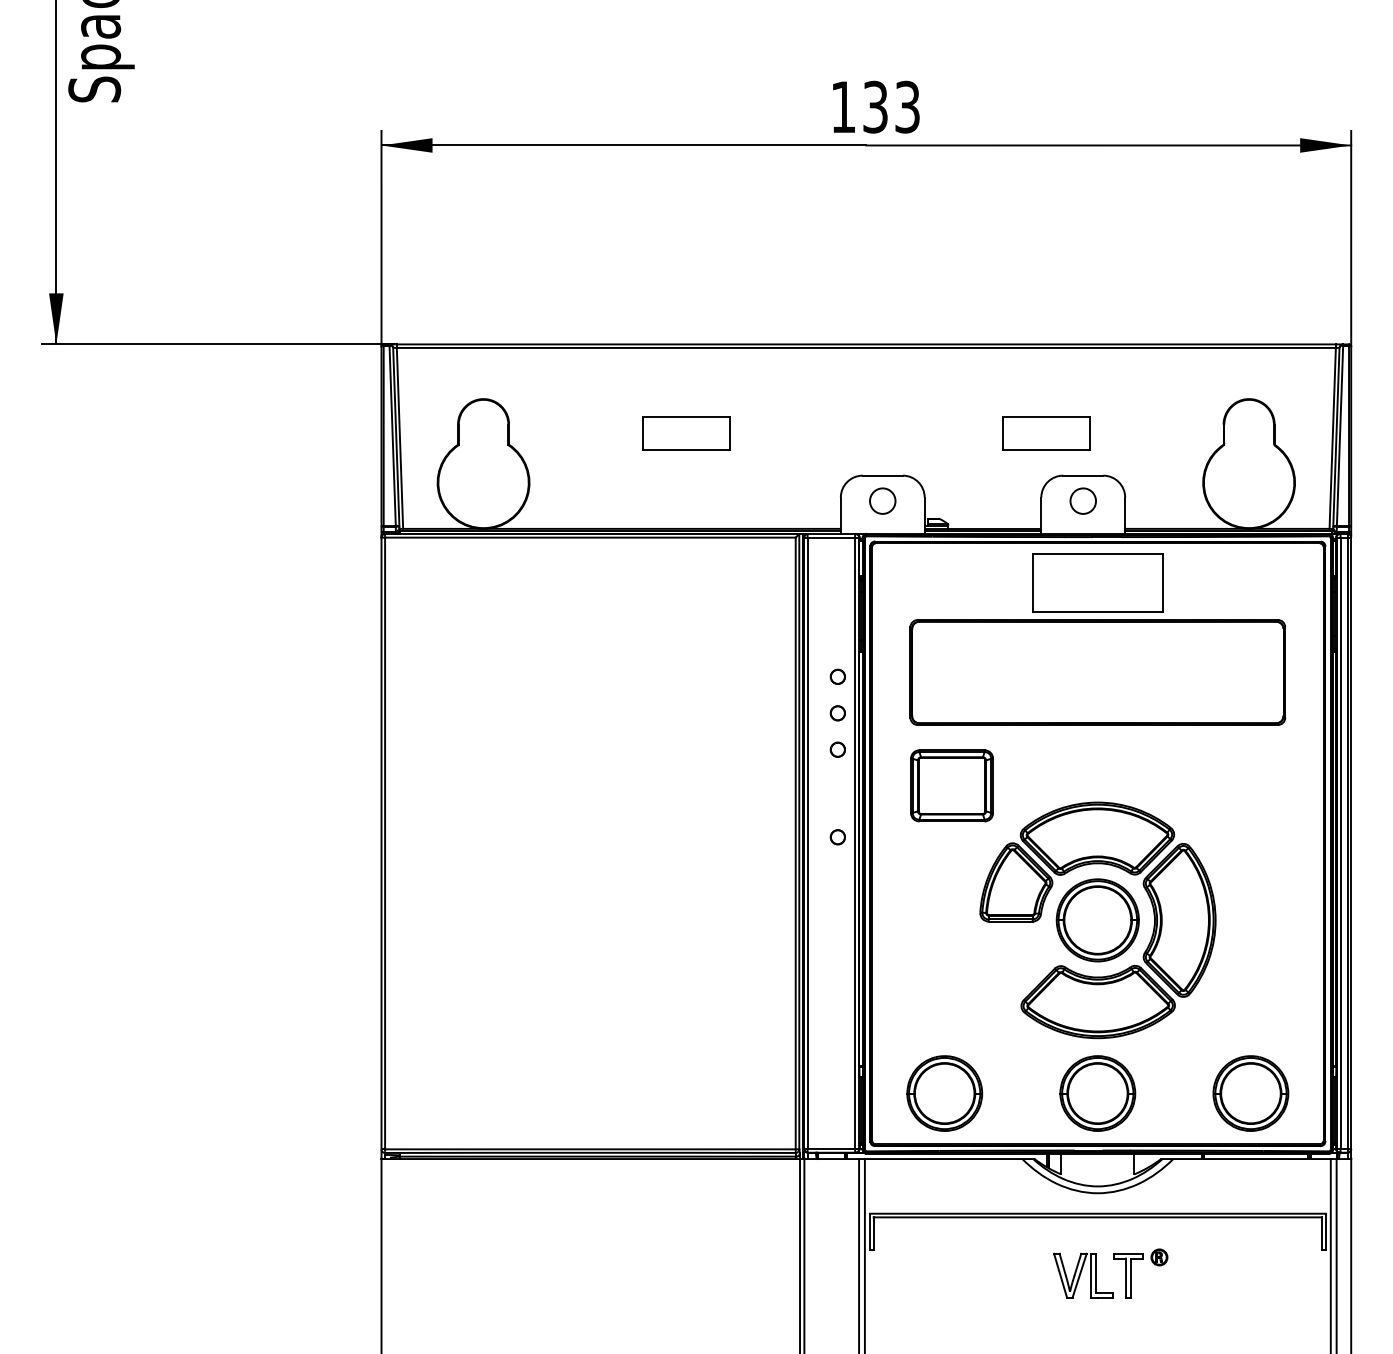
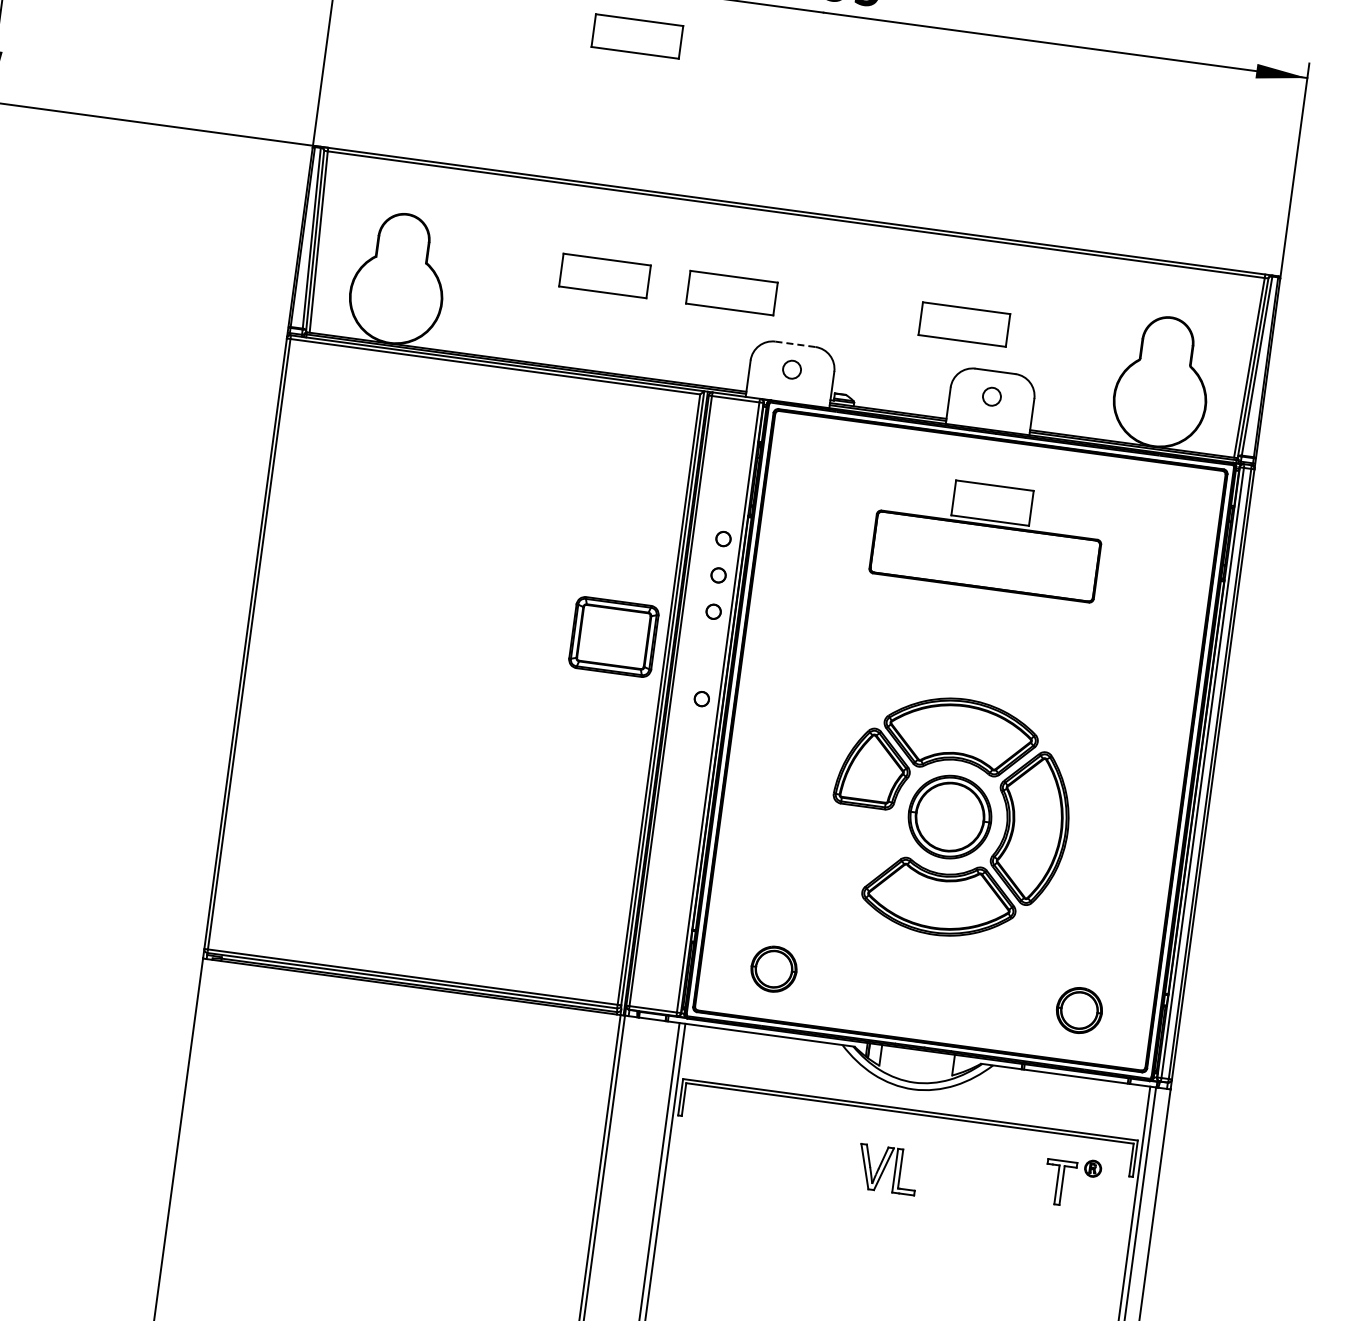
part: (686, 193) -> (637, 36), added
part: (813, 433) -> (732, 292), added
line: (883, 475) -> (796, 344), solid -> dashed
circle: (882, 500) -> (791, 369), size x0.7
circle: (1082, 500) -> (991, 396), size x0.7
part: (1097, 639) -> (987, 536), size x0.6
part: (951, 785) -> (613, 636), moved
part: (944, 1093) -> (773, 969), size x0.6
part: (1097, 1093) -> (926, 989), removed
part: (1250, 1093) -> (1079, 1010), size x0.6
part: (1131, 1273) -> (1063, 1181), moved

